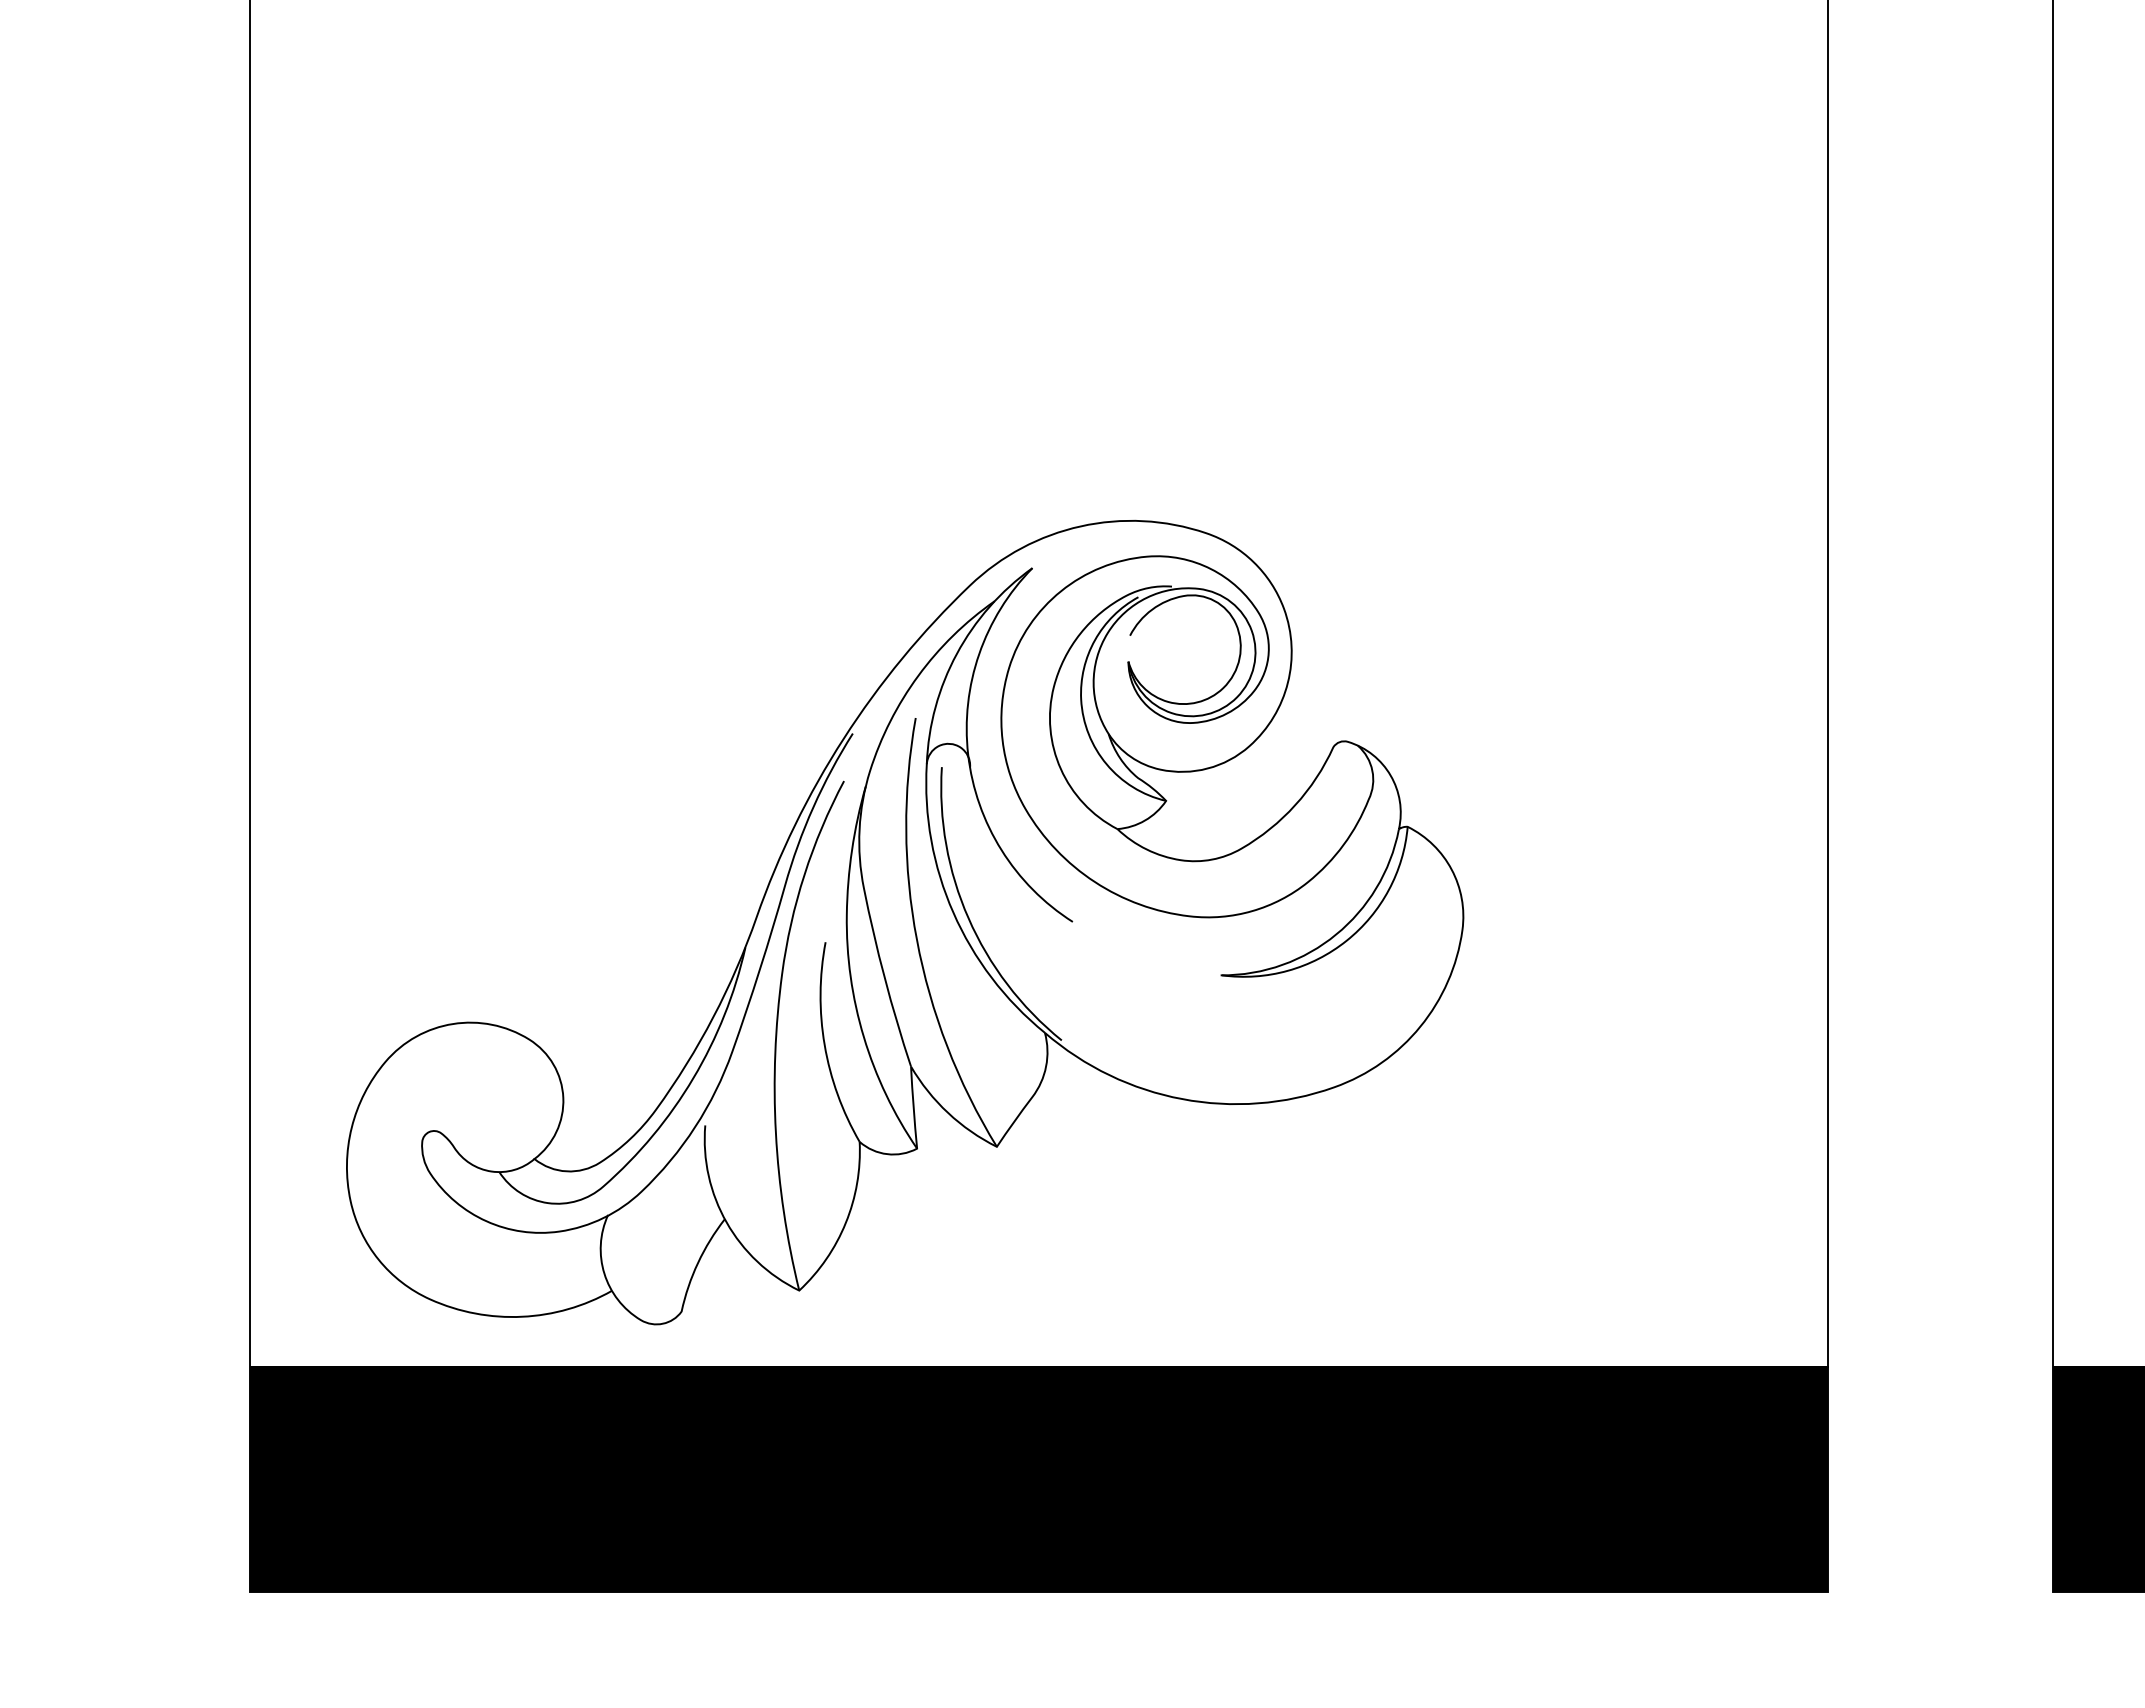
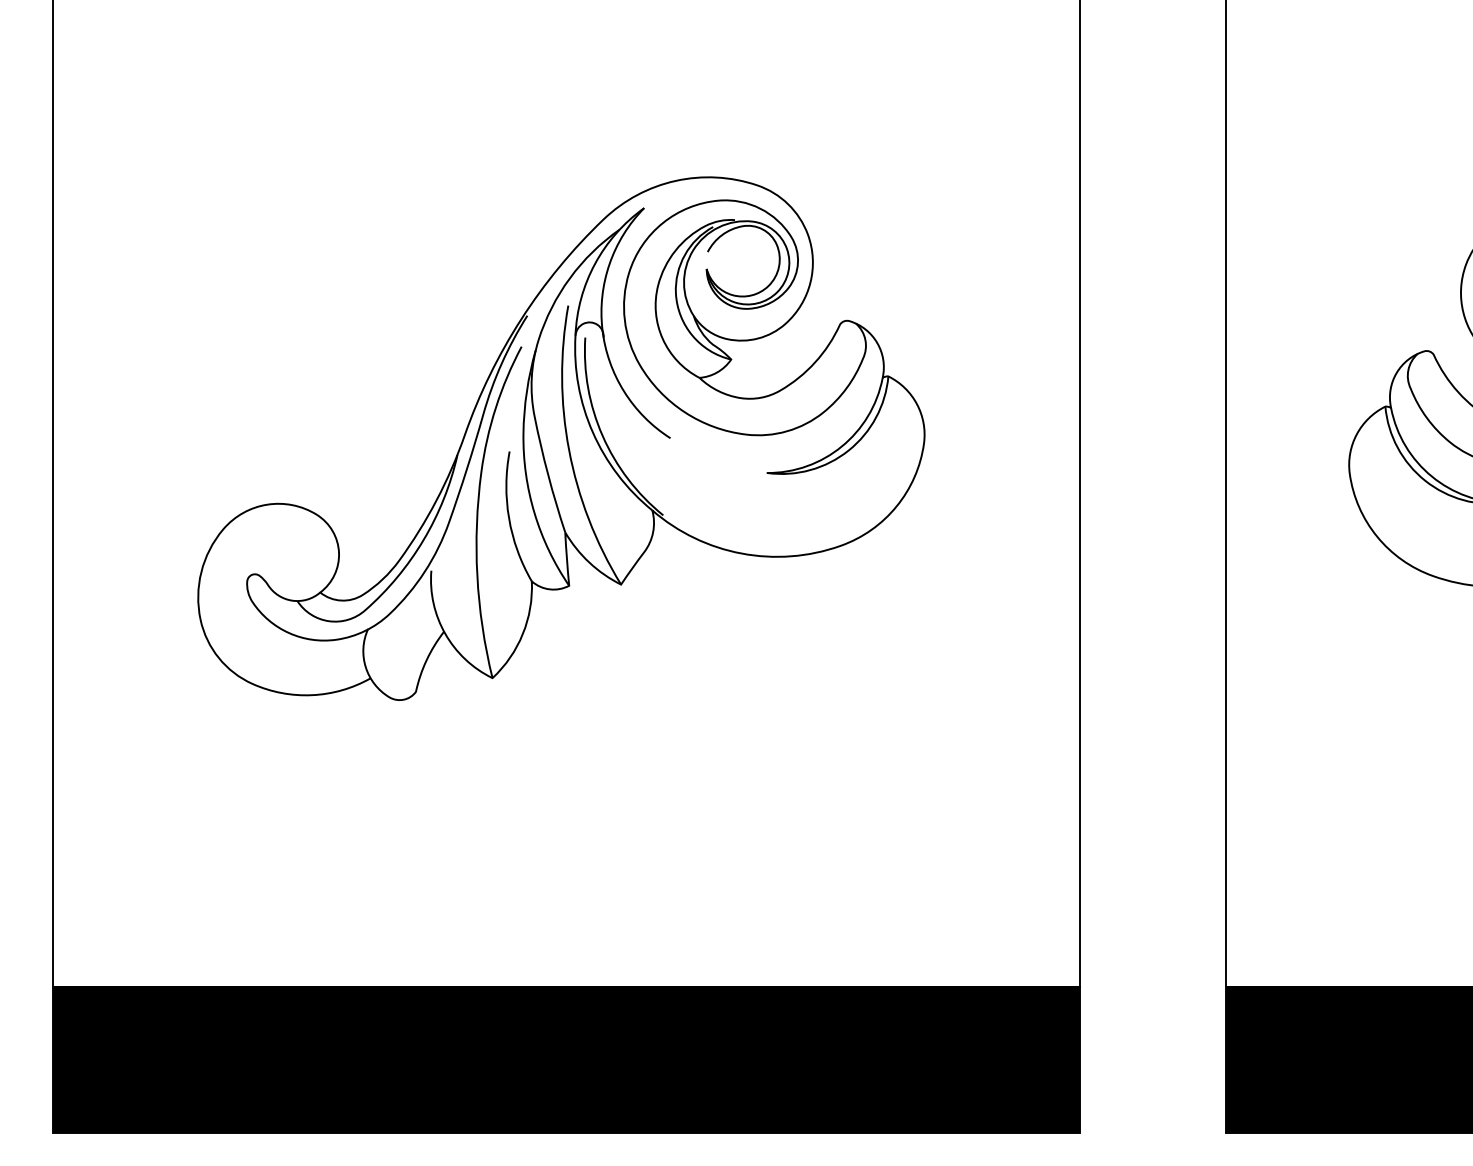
part: (905, 922) -> (561, 438), moved

